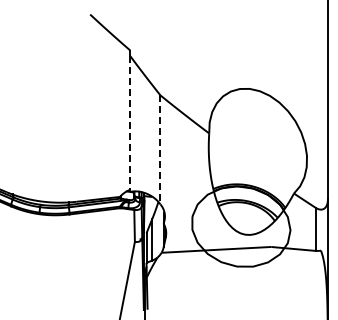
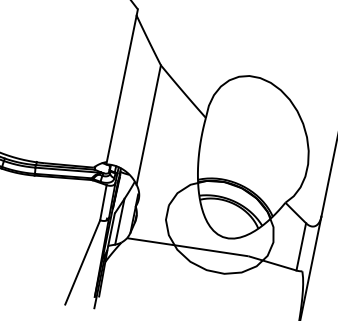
line: (130, 124) -> (121, 90), dashed -> solid
line: (160, 150) -> (148, 125), dashed -> solid

